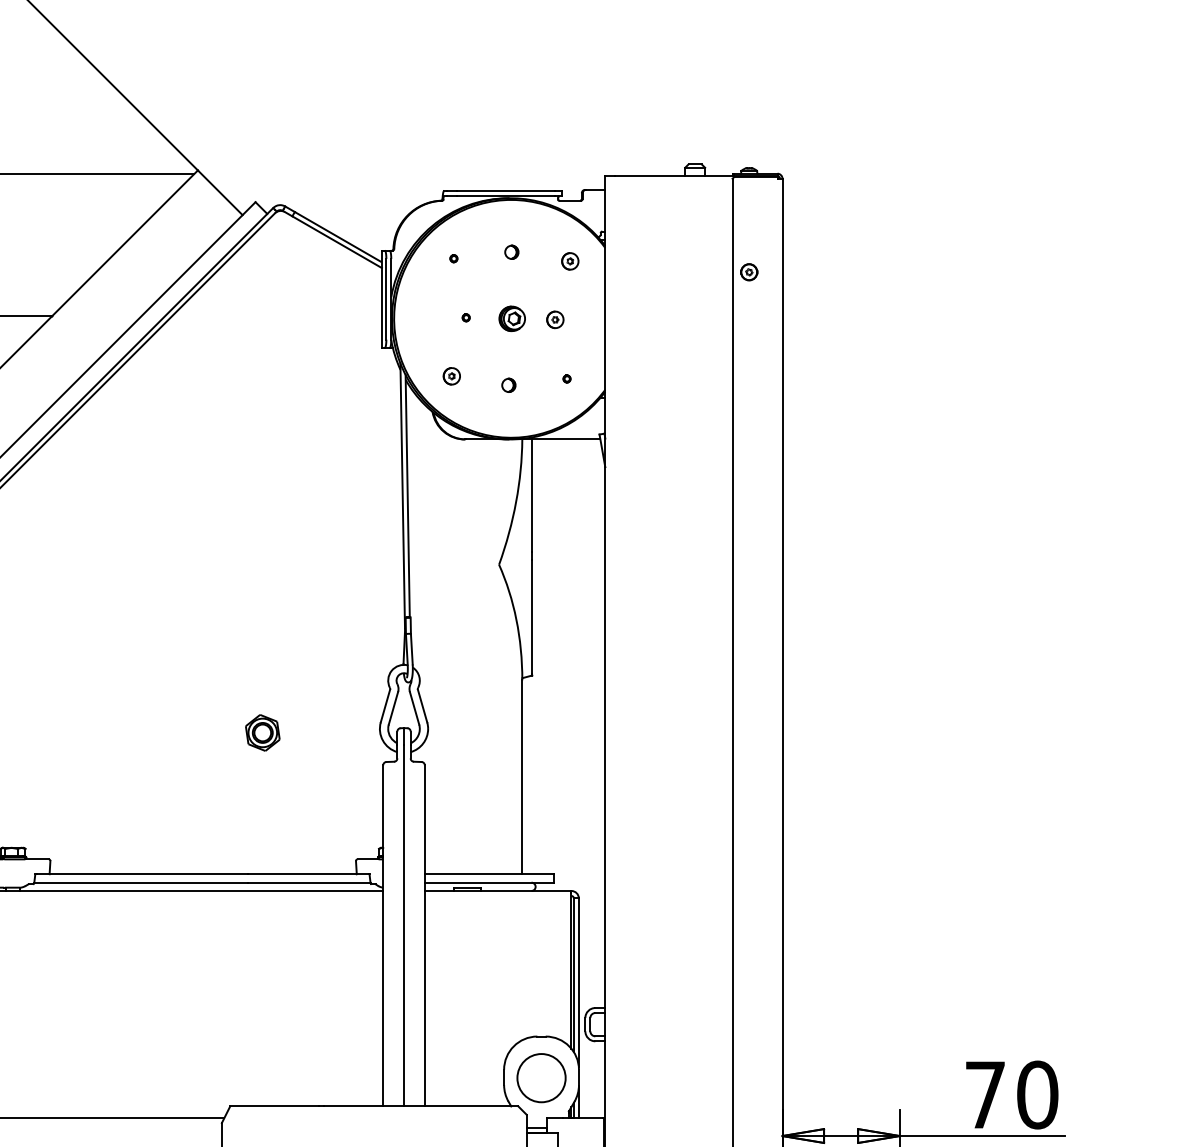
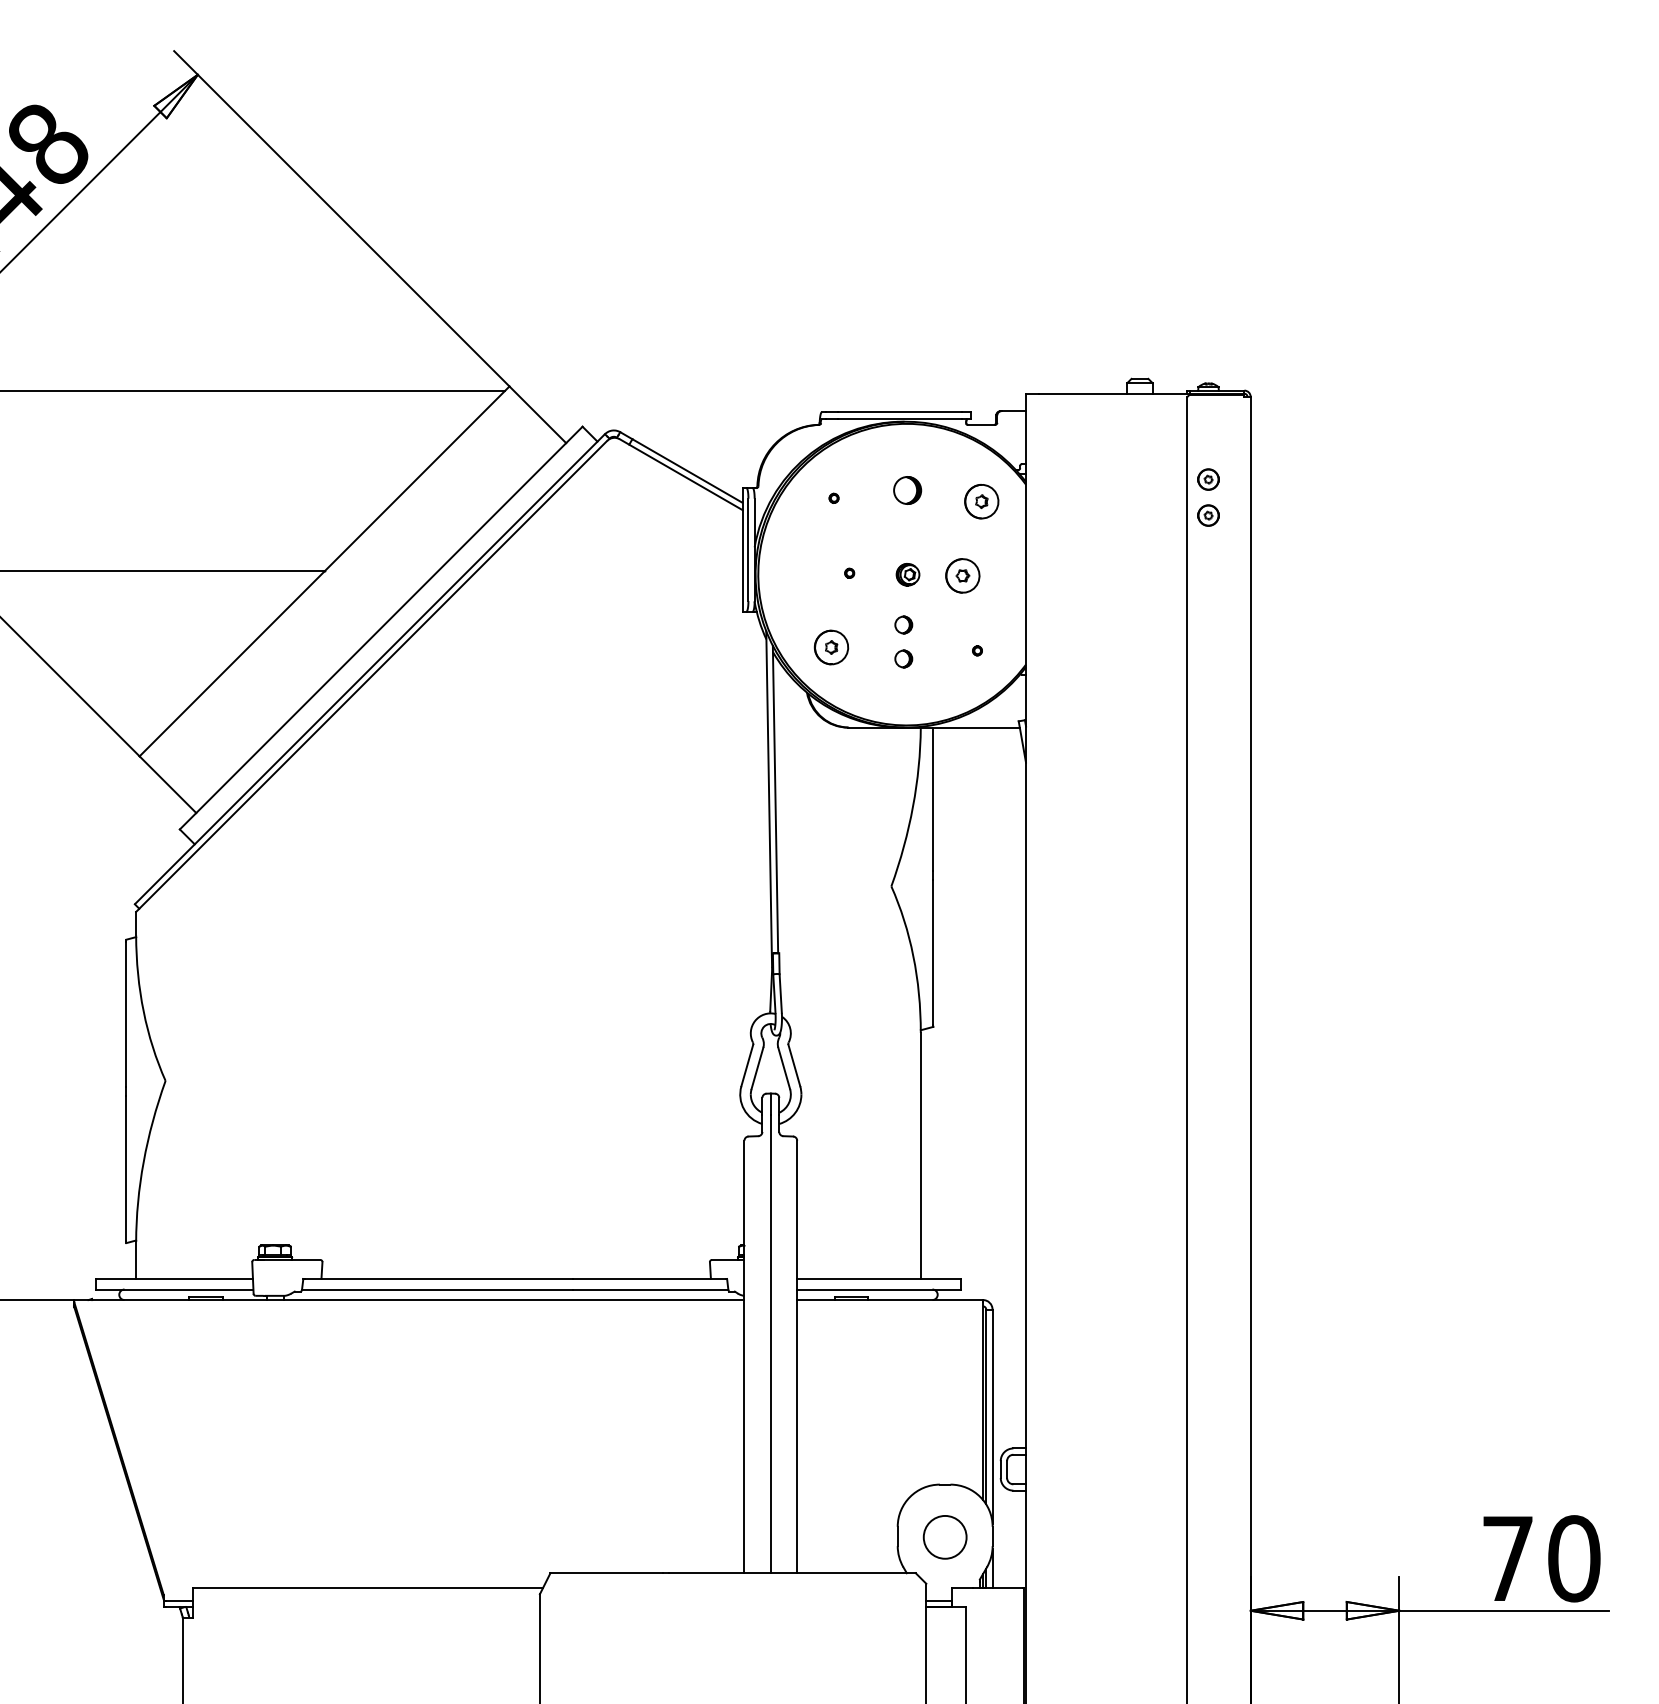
part: (749, 243) -> (1208, 479), added
part: (511, 251) -> (907, 489), size x1.6
part: (570, 261) -> (981, 501), size x1.6
part: (511, 318) -> (907, 574), size x0.7
part: (555, 319) -> (962, 575), size x1.6
part: (508, 358) -> (903, 624), added
part: (451, 376) -> (831, 647), size x1.6
part: (262, 732) -> (591, 1099), removed
circle: (541, 1077) -> (944, 1536), size x0.7

